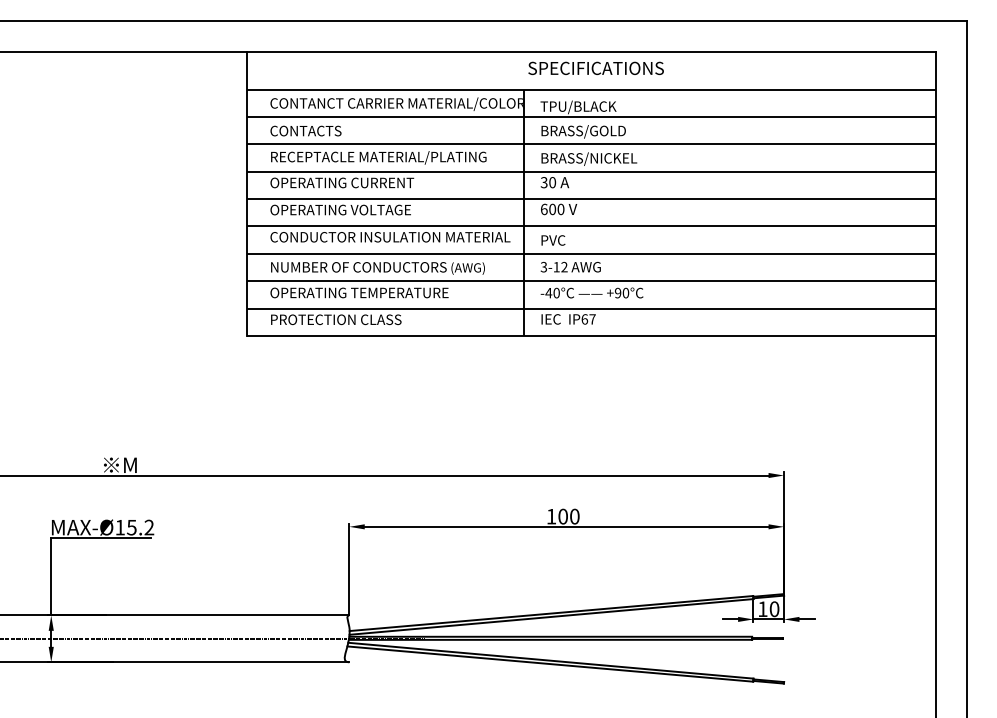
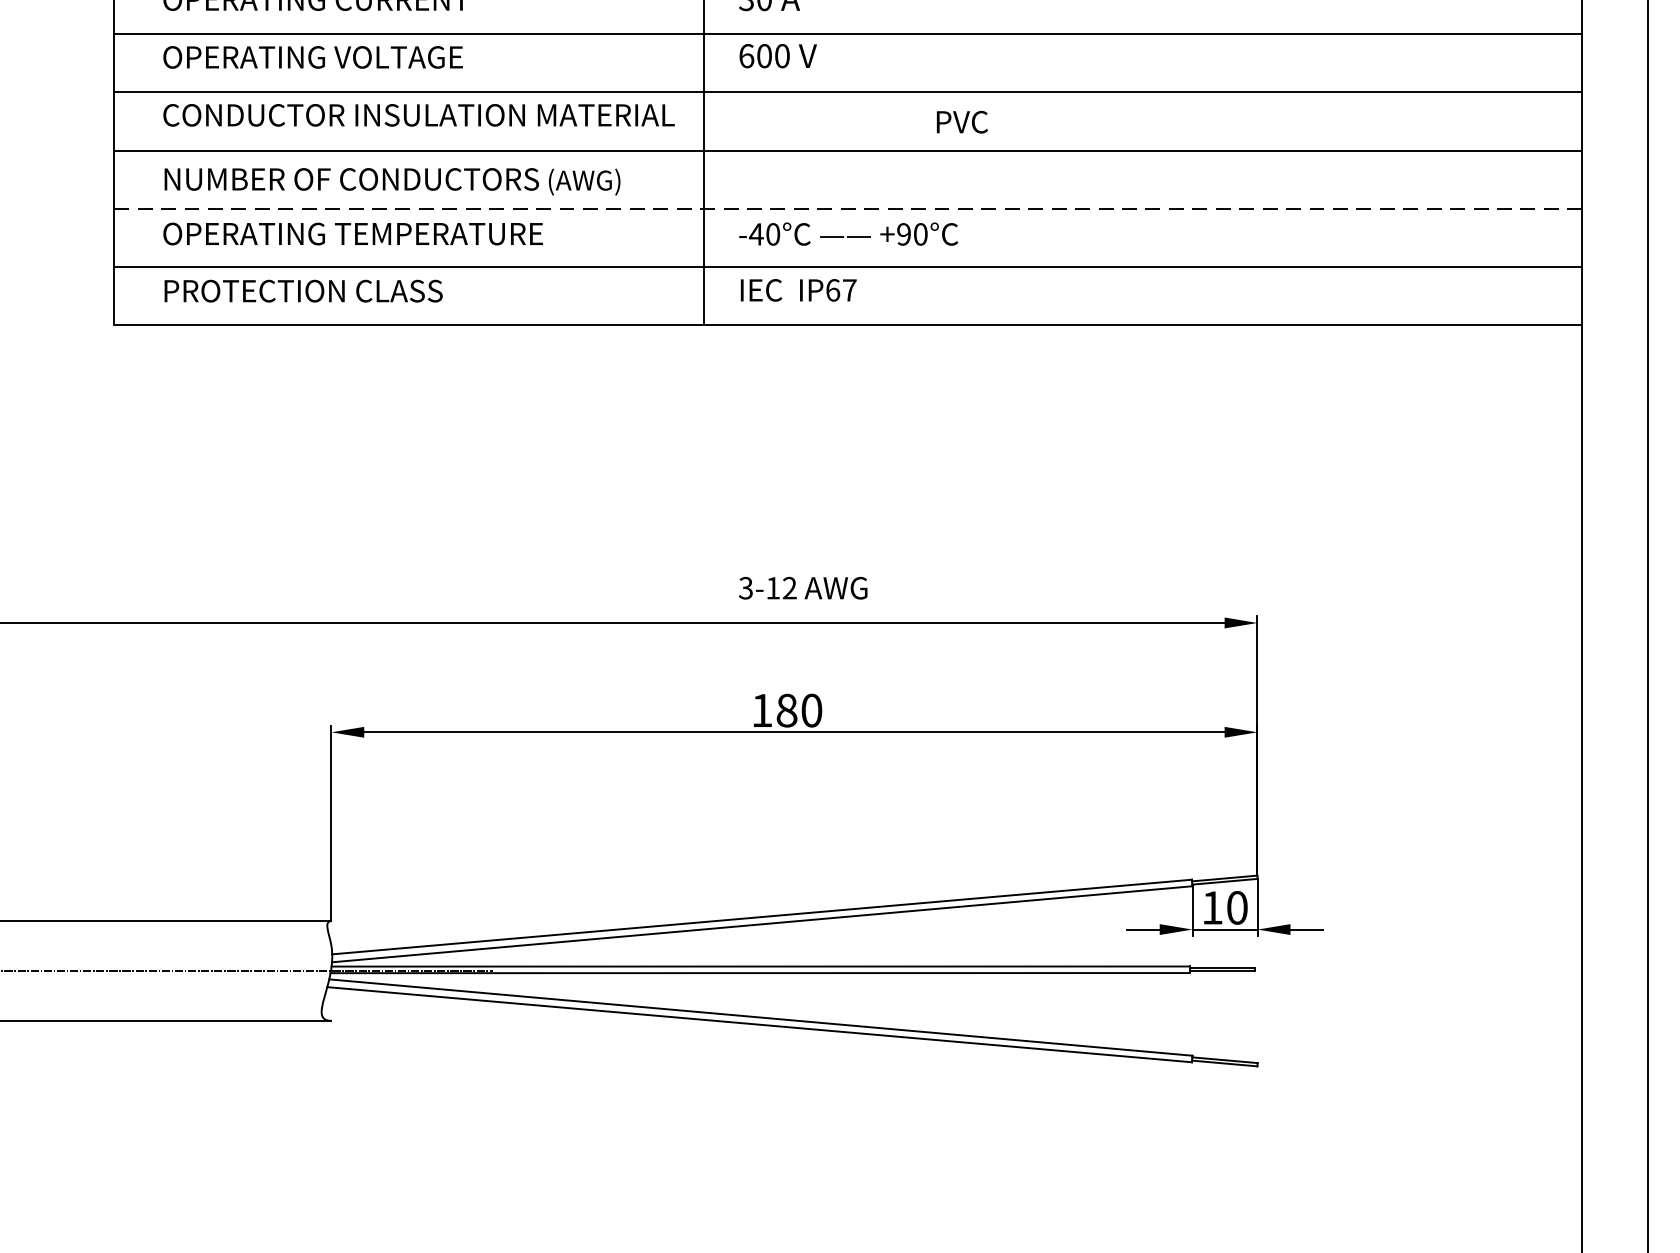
text: (553, 240) -> (962, 122), moved
text: (570, 267) -> (802, 588), moved
line: (592, 281) -> (849, 209), solid -> dashed
text: (562, 516) -> (785, 710), 100 -> 180

